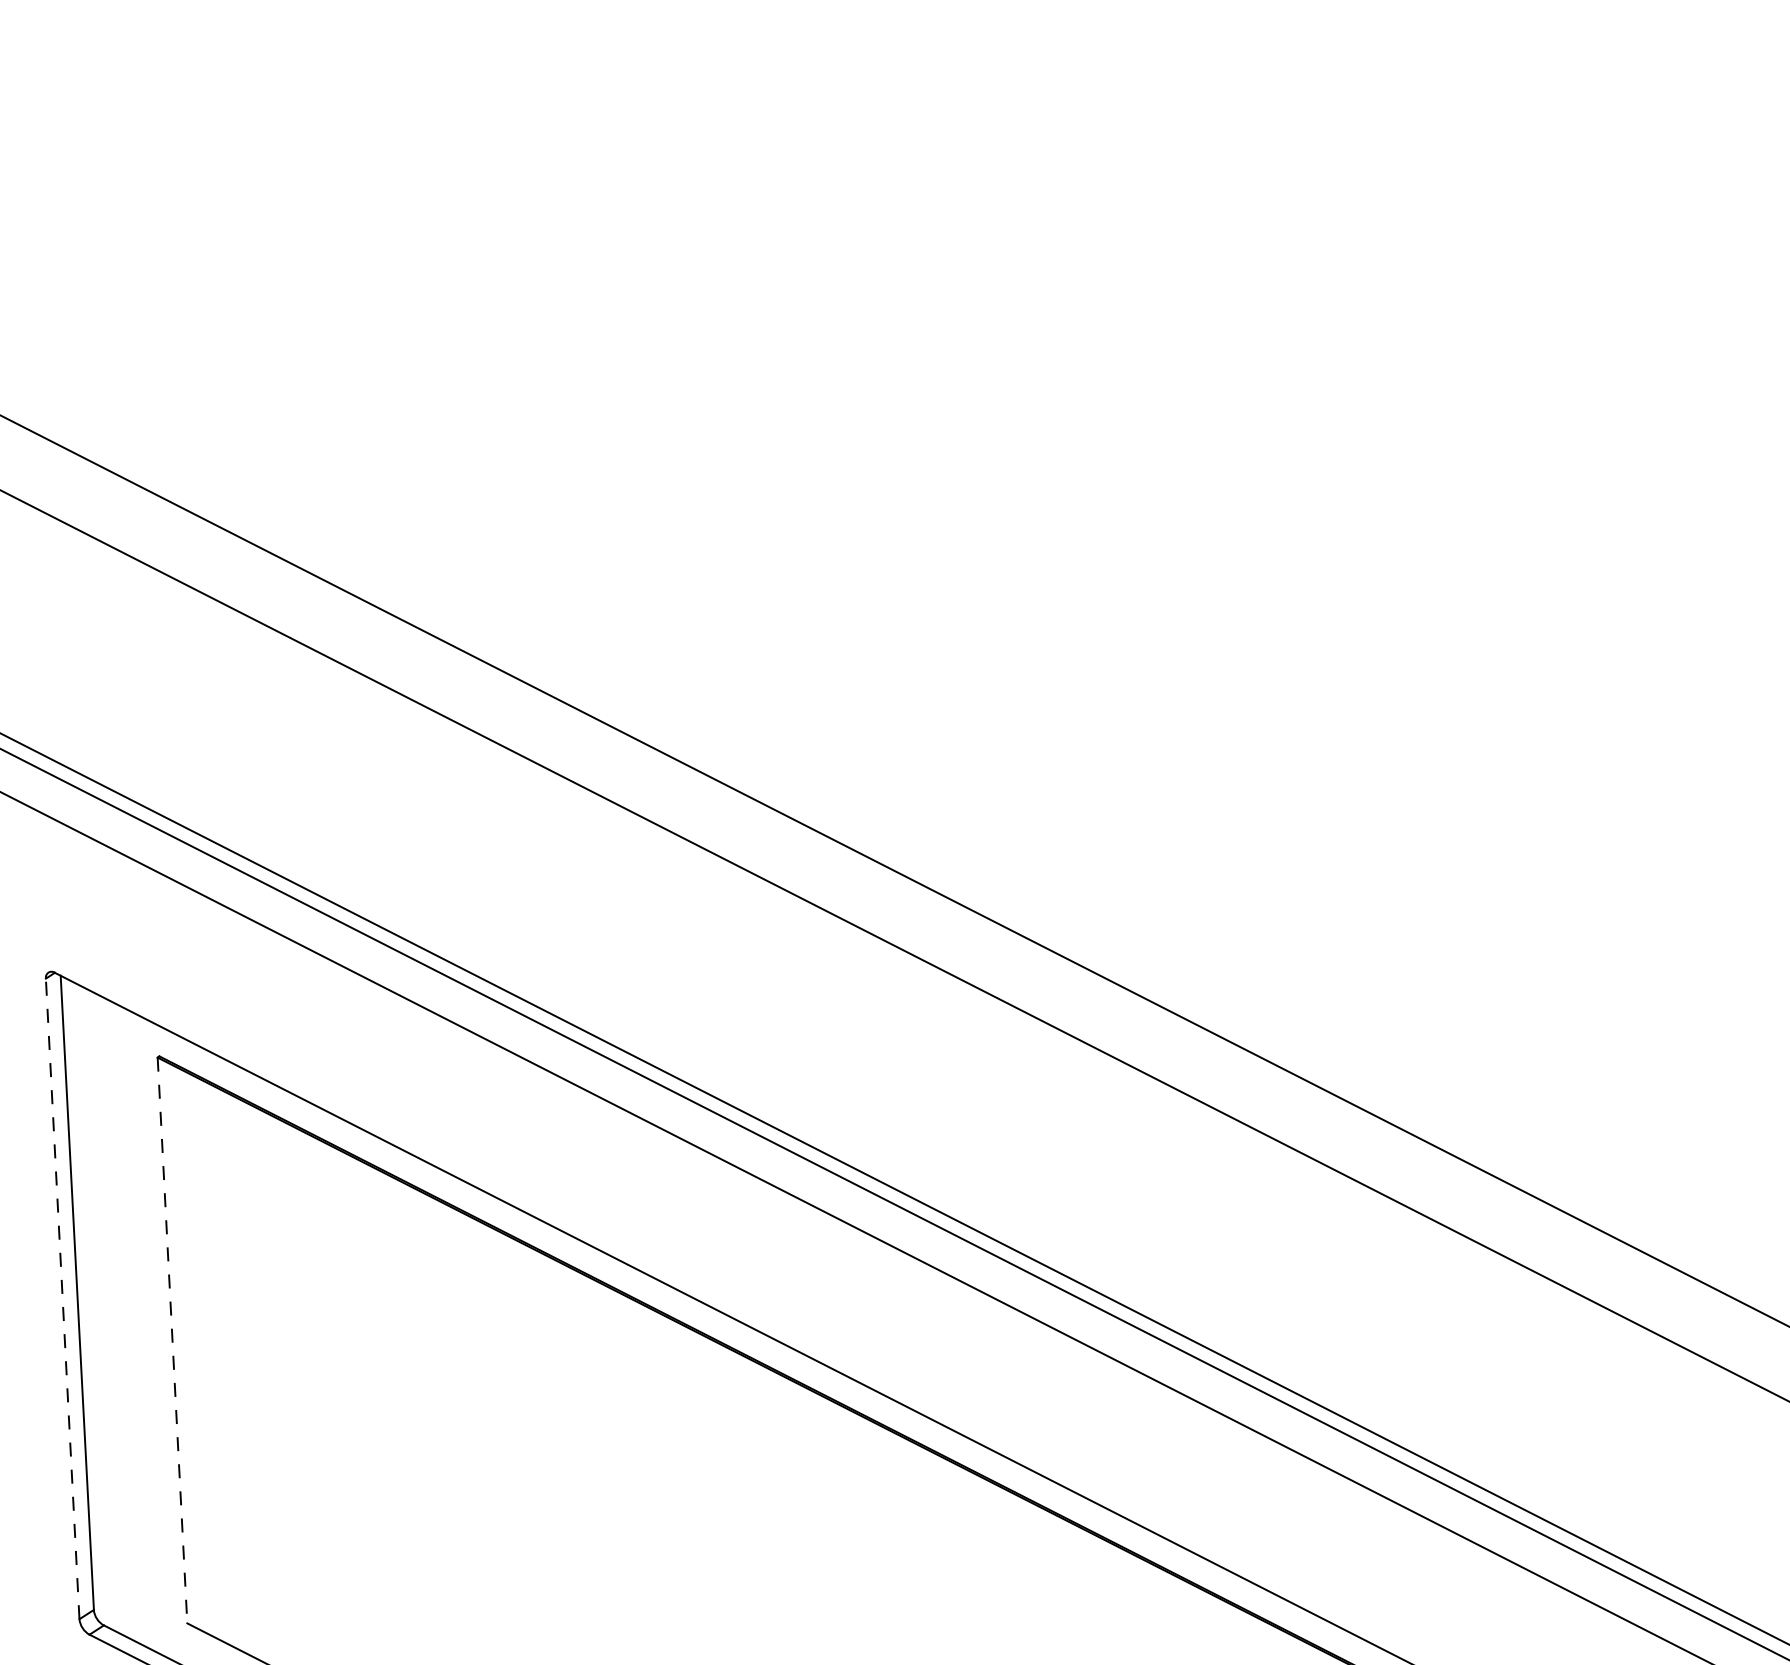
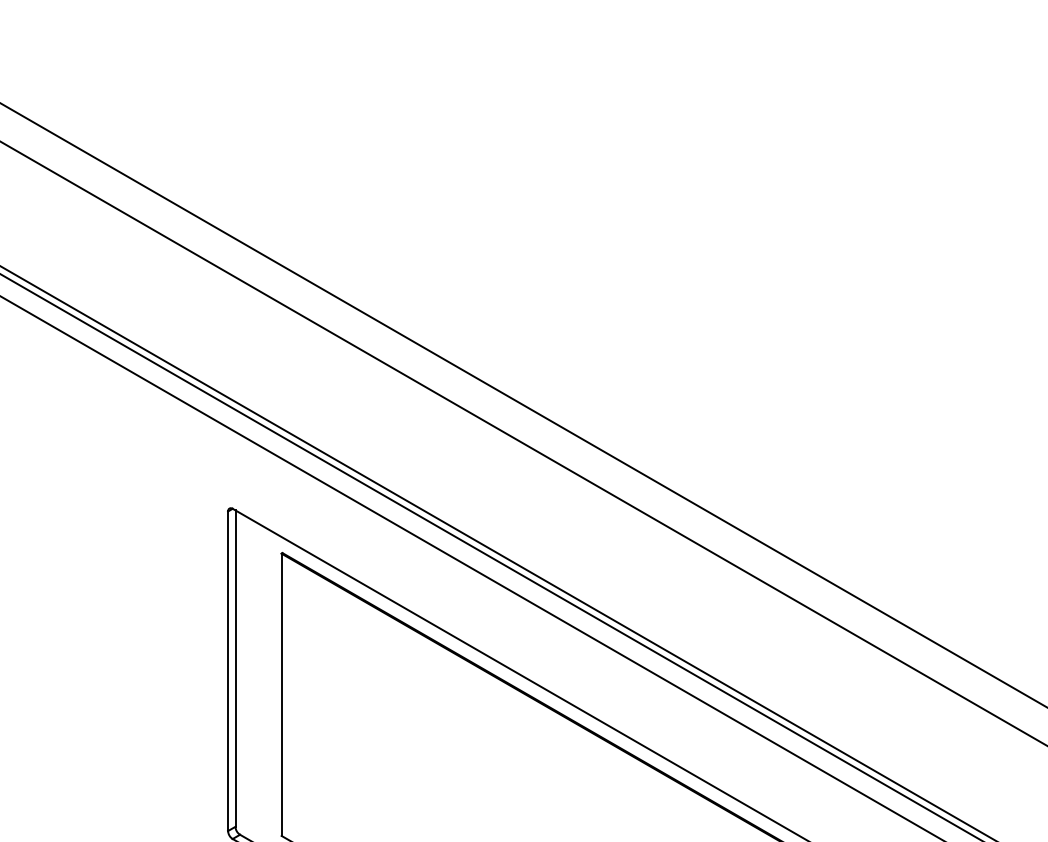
line: (63, 1299) -> (228, 671), dashed -> solid
line: (172, 1341) -> (281, 695), dashed -> solid

